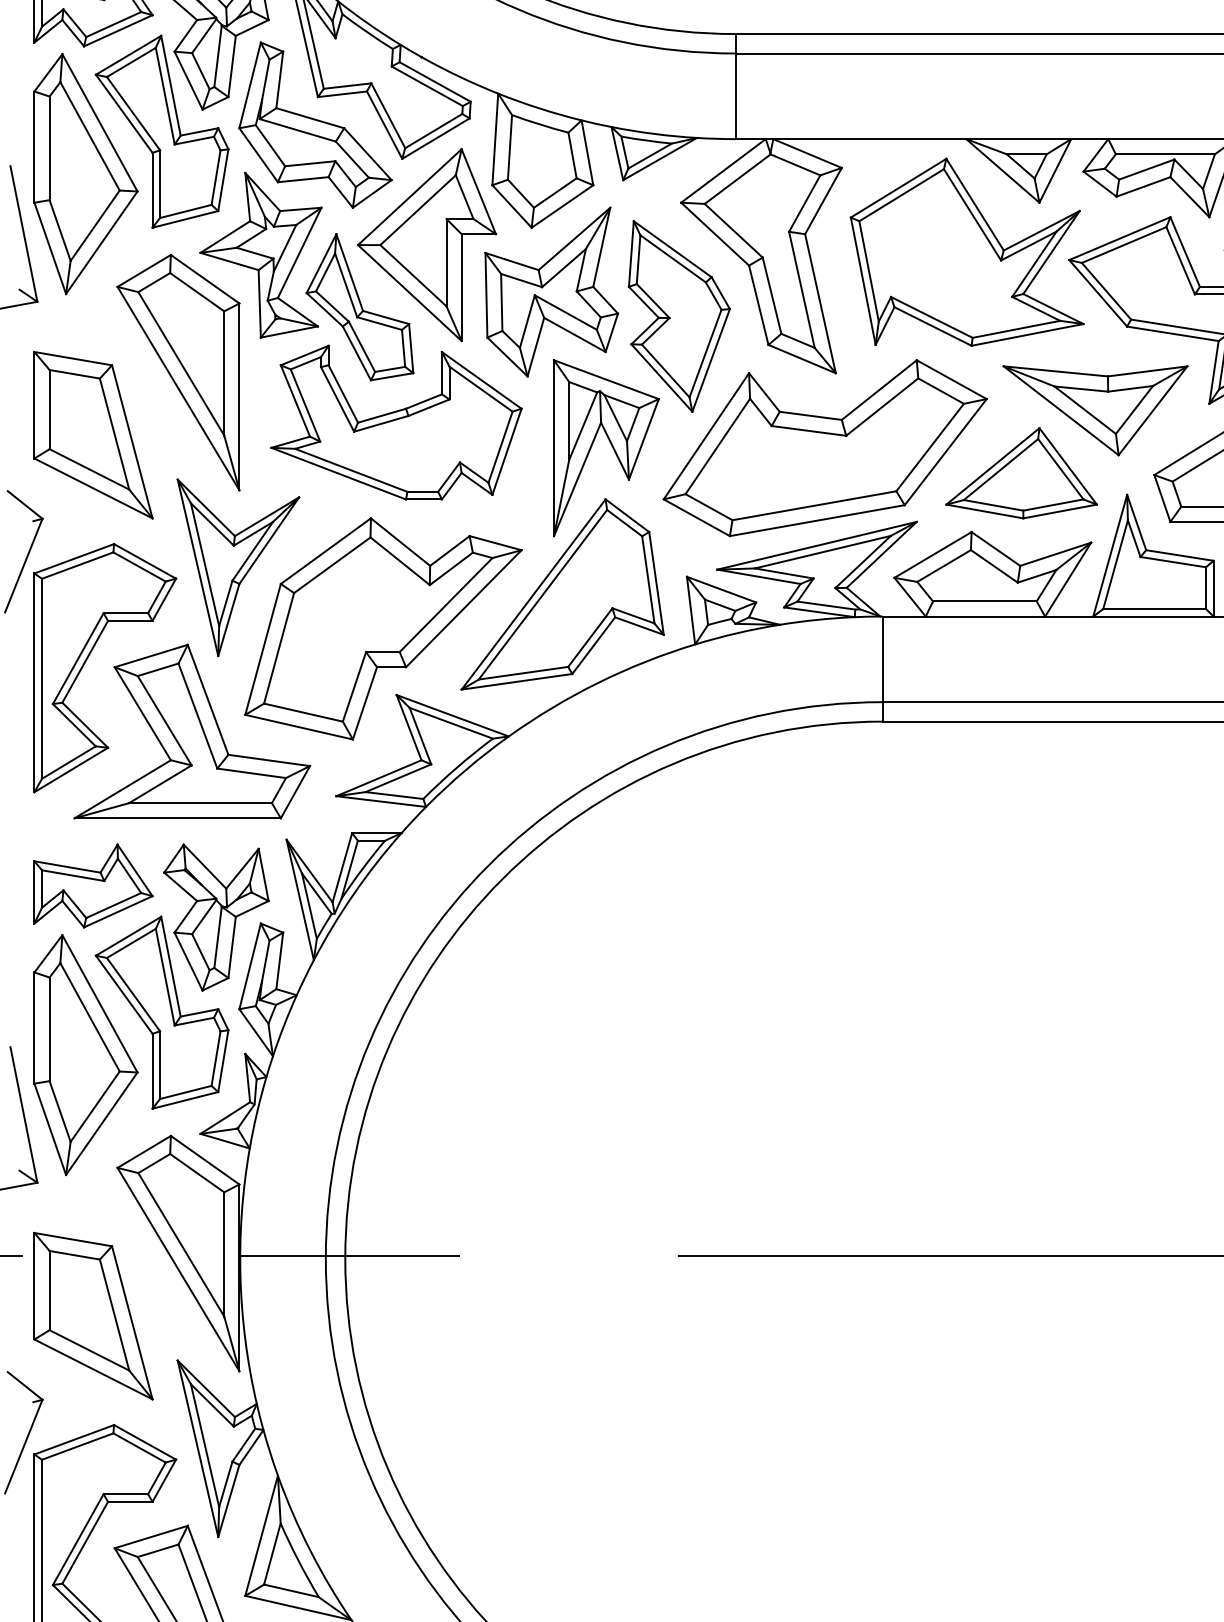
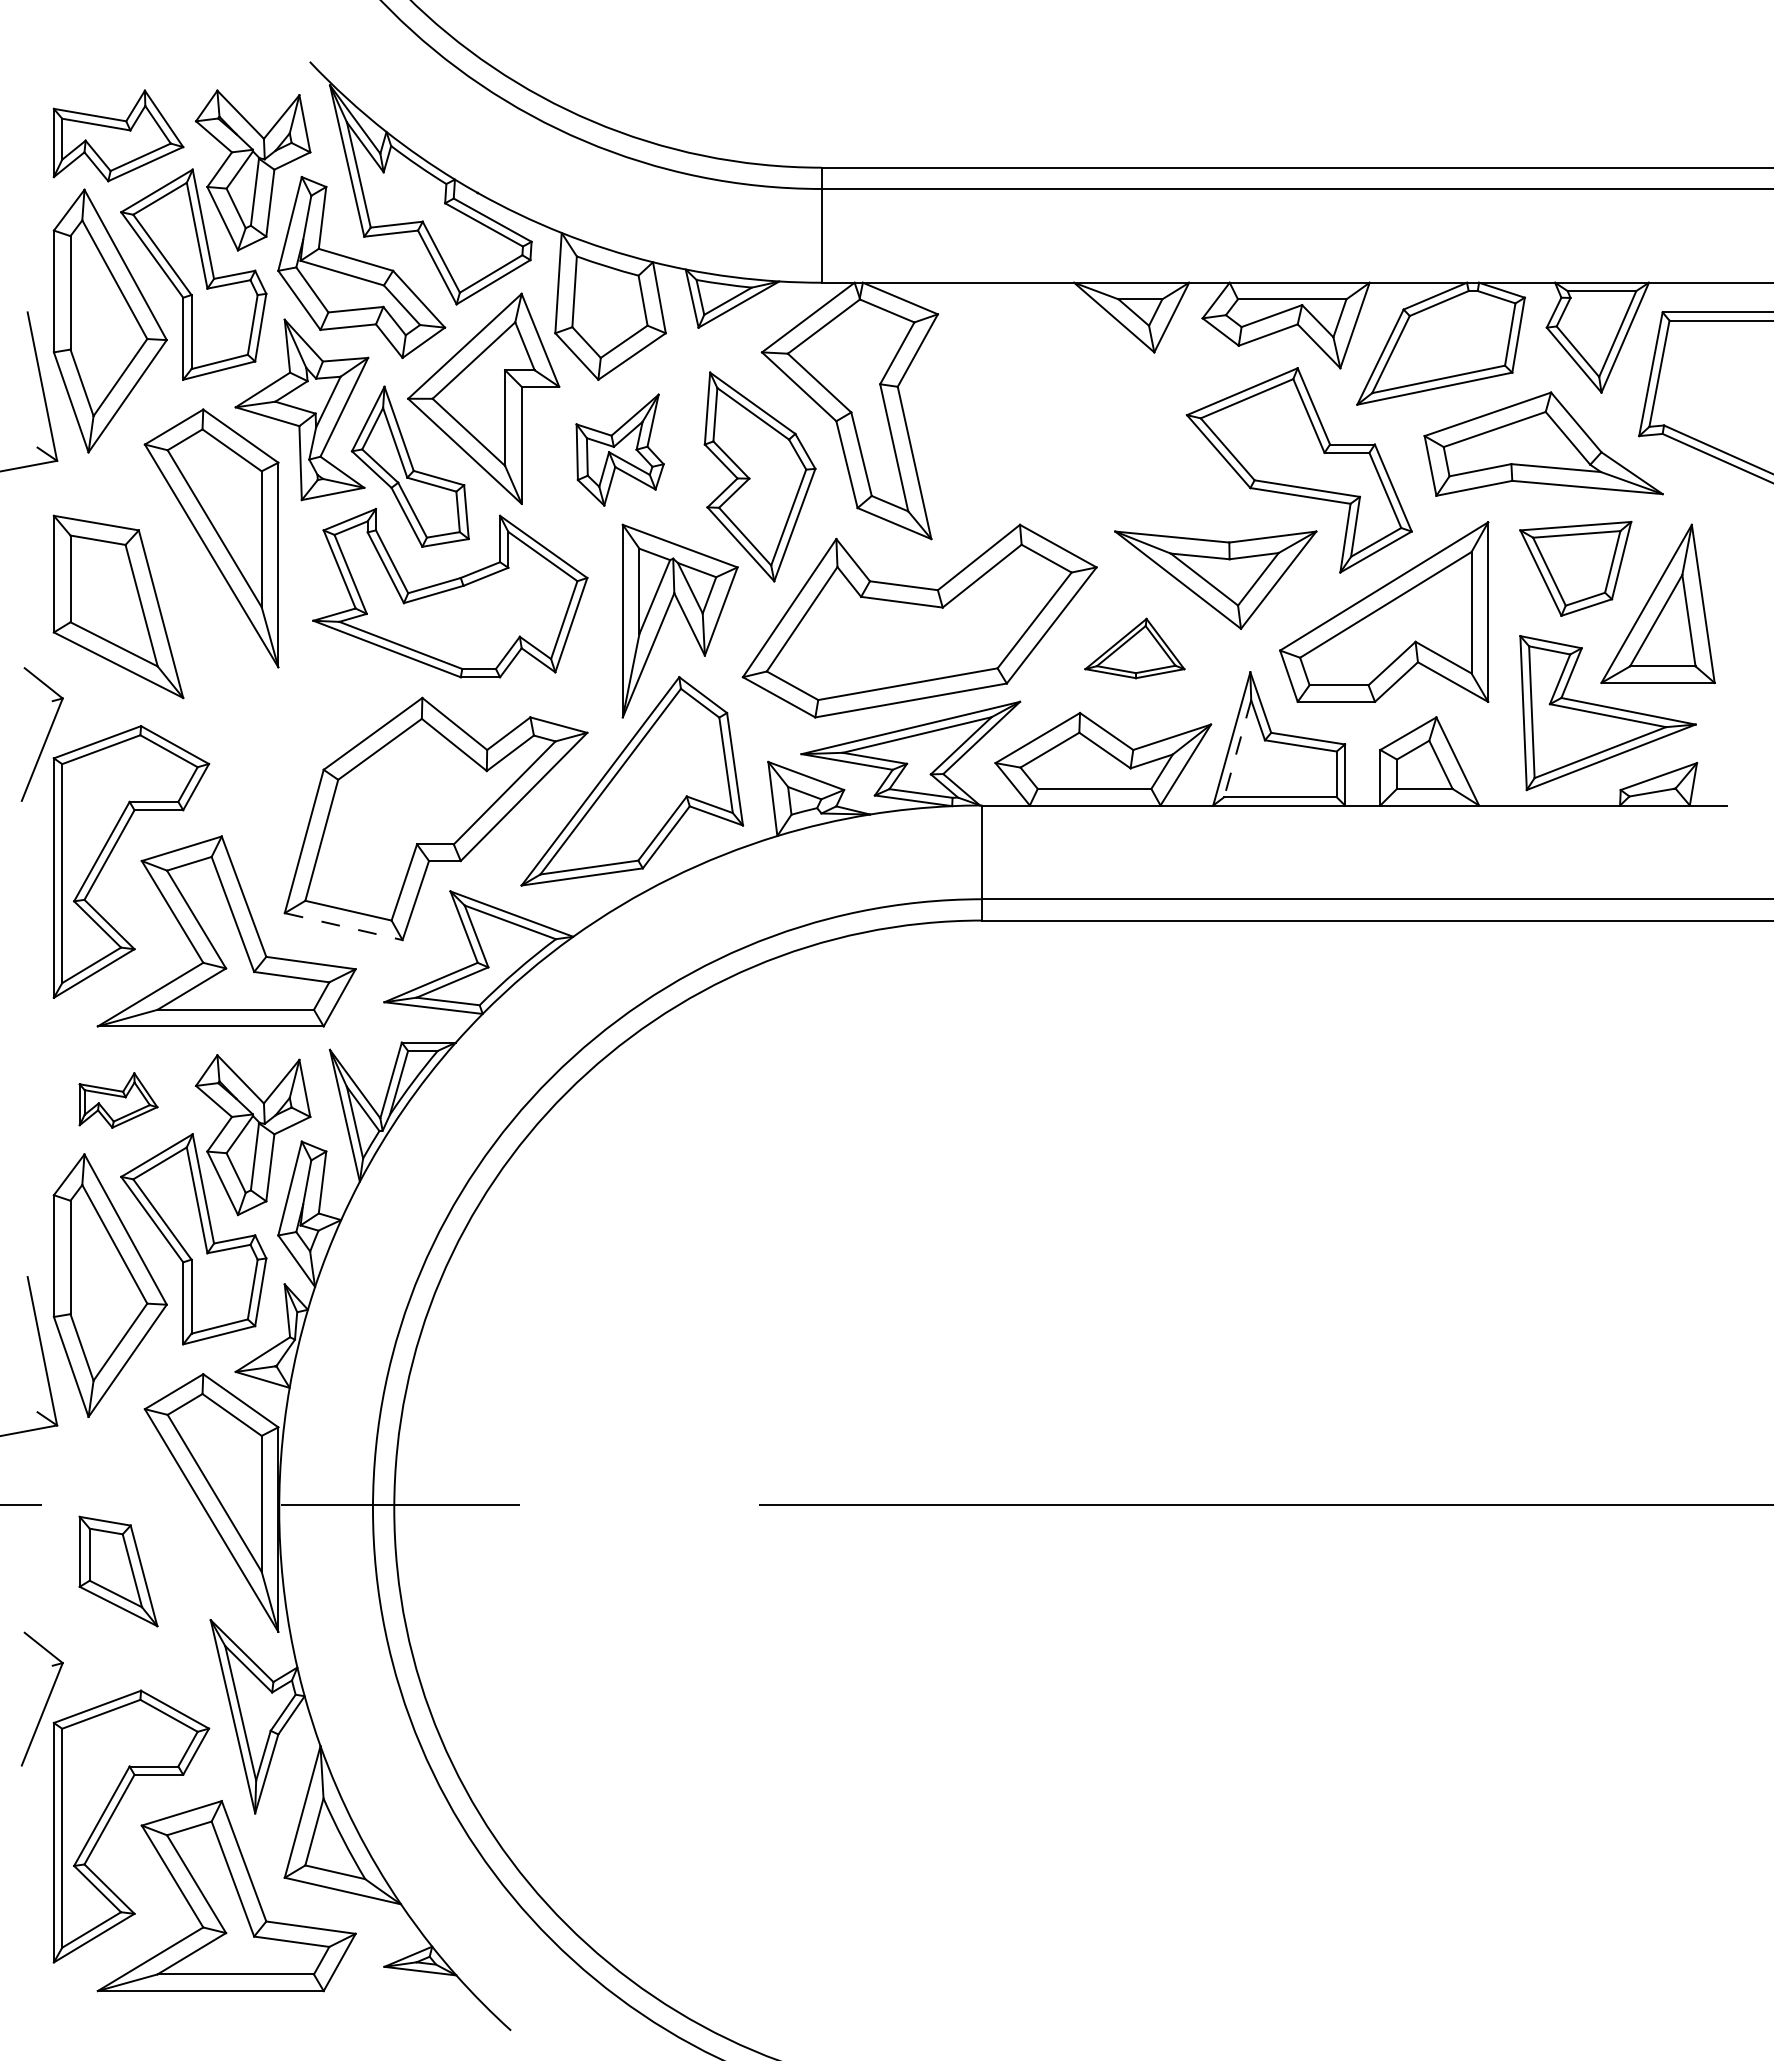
part: (966, 252) -> (1074, 406), removed
part: (550, 291) -> (619, 449), size x0.6
part: (1021, 473) -> (1134, 648), size x0.6
line: (1115, 565) -> (1237, 749), solid -> dashed
part: (237, 567) -> (276, 751), removed
line: (299, 727) -> (344, 926), solid -> dashed
part: (93, 885) -> (118, 1100), size x0.6
part: (93, 1316) -> (118, 1571), size x0.6

